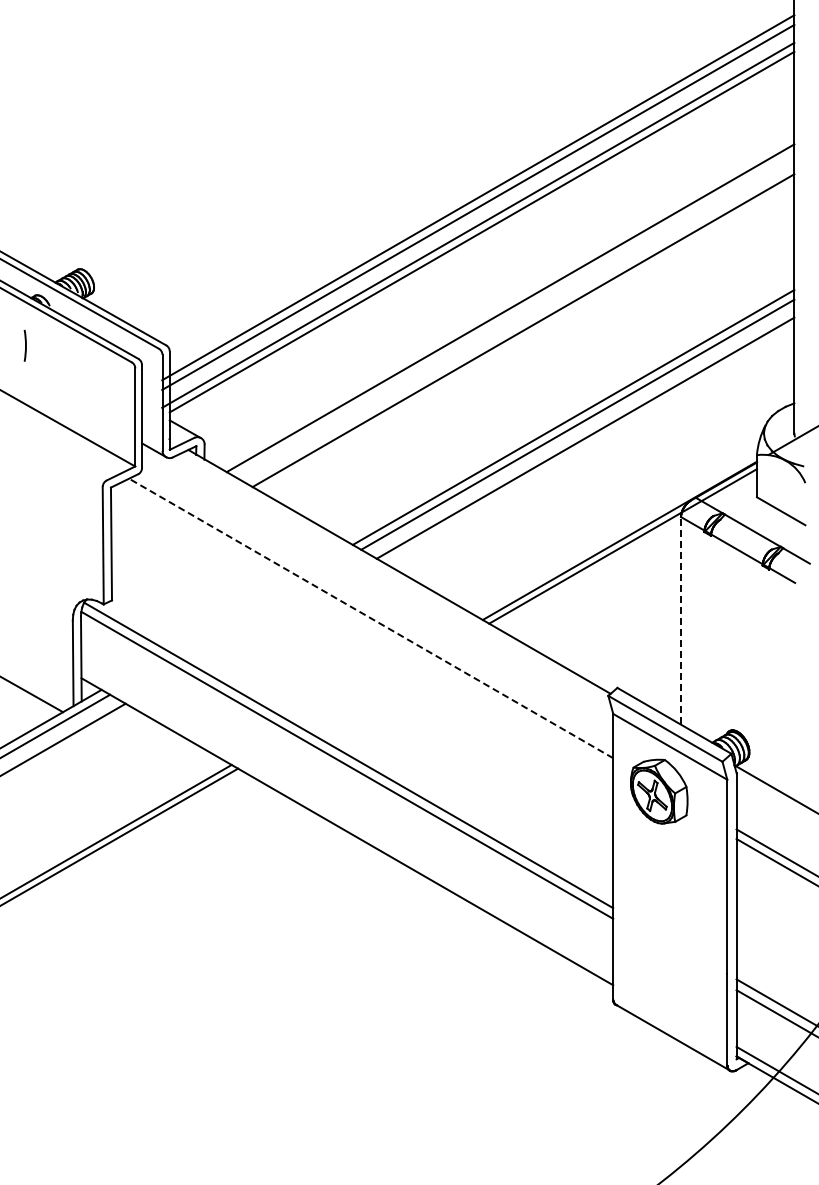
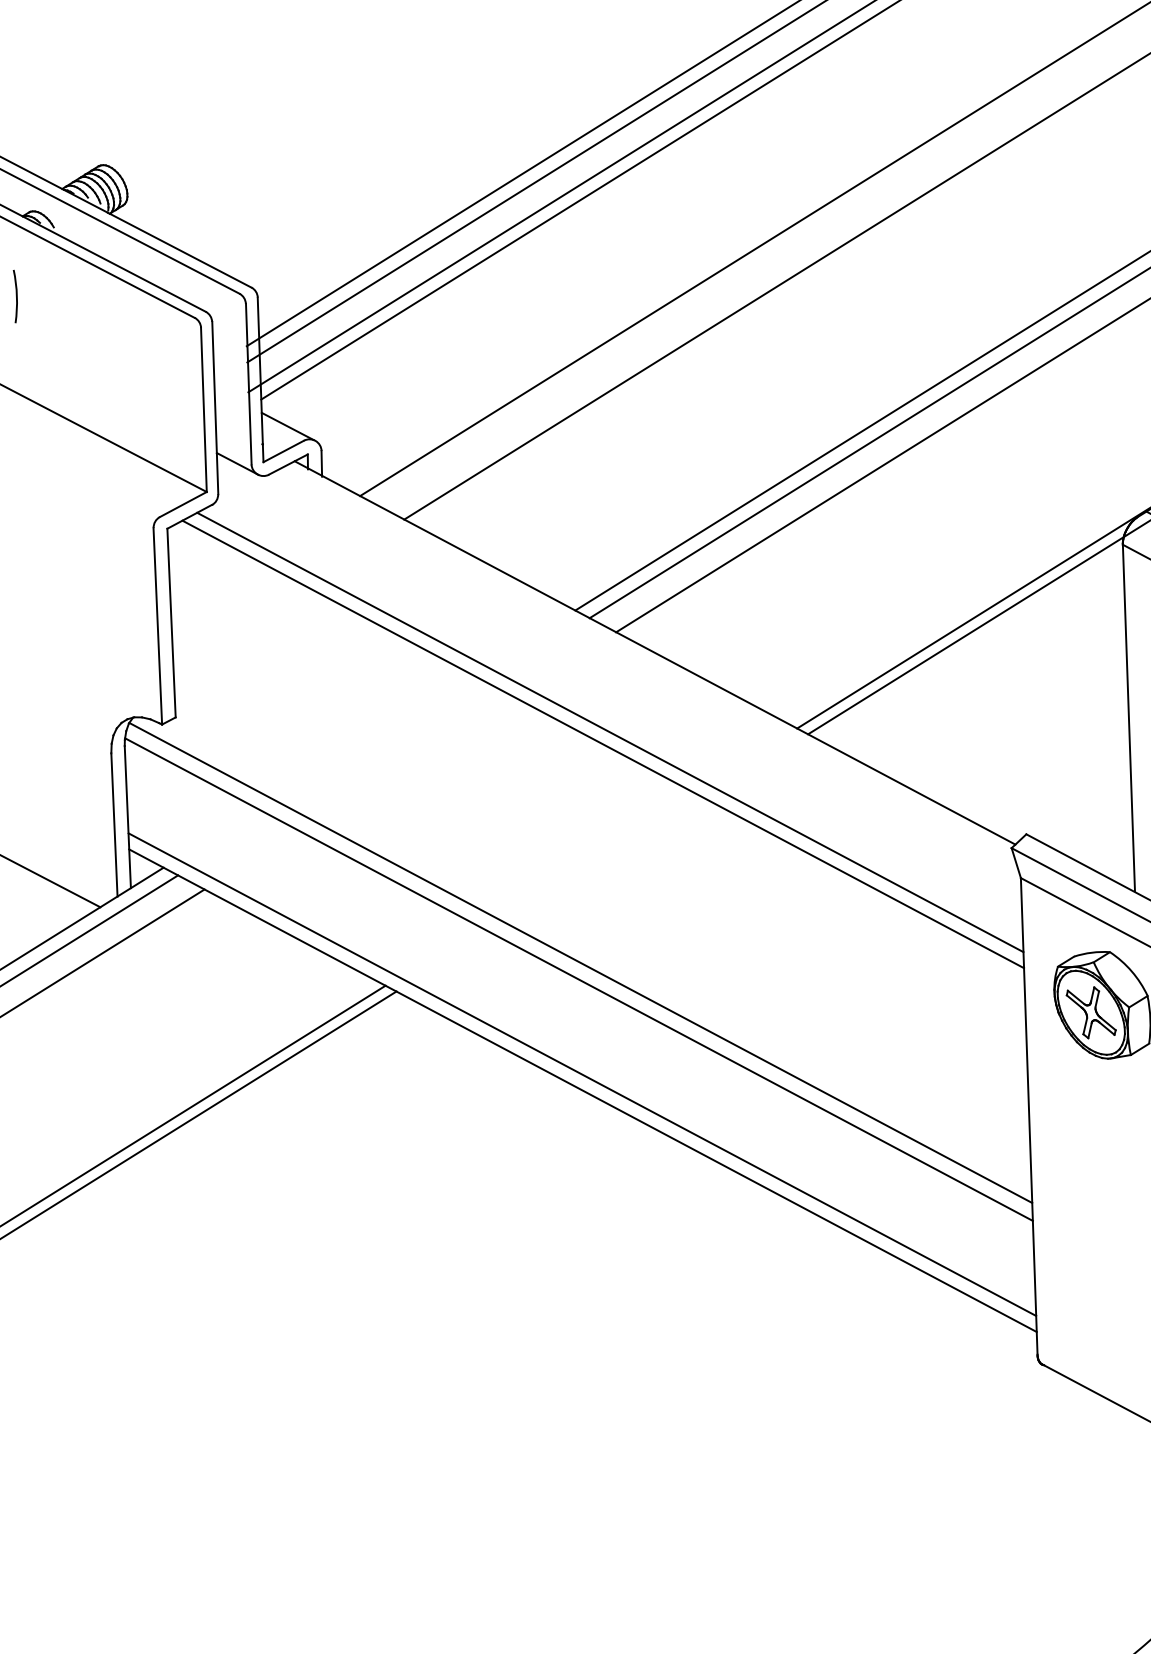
line: (370, 618) -> (609, 732), dashed -> solid
line: (681, 620) -> (1129, 717), dashed -> solid
line: (366, 625) -> (602, 744), added
line: (347, 821) -> (582, 1073), added

